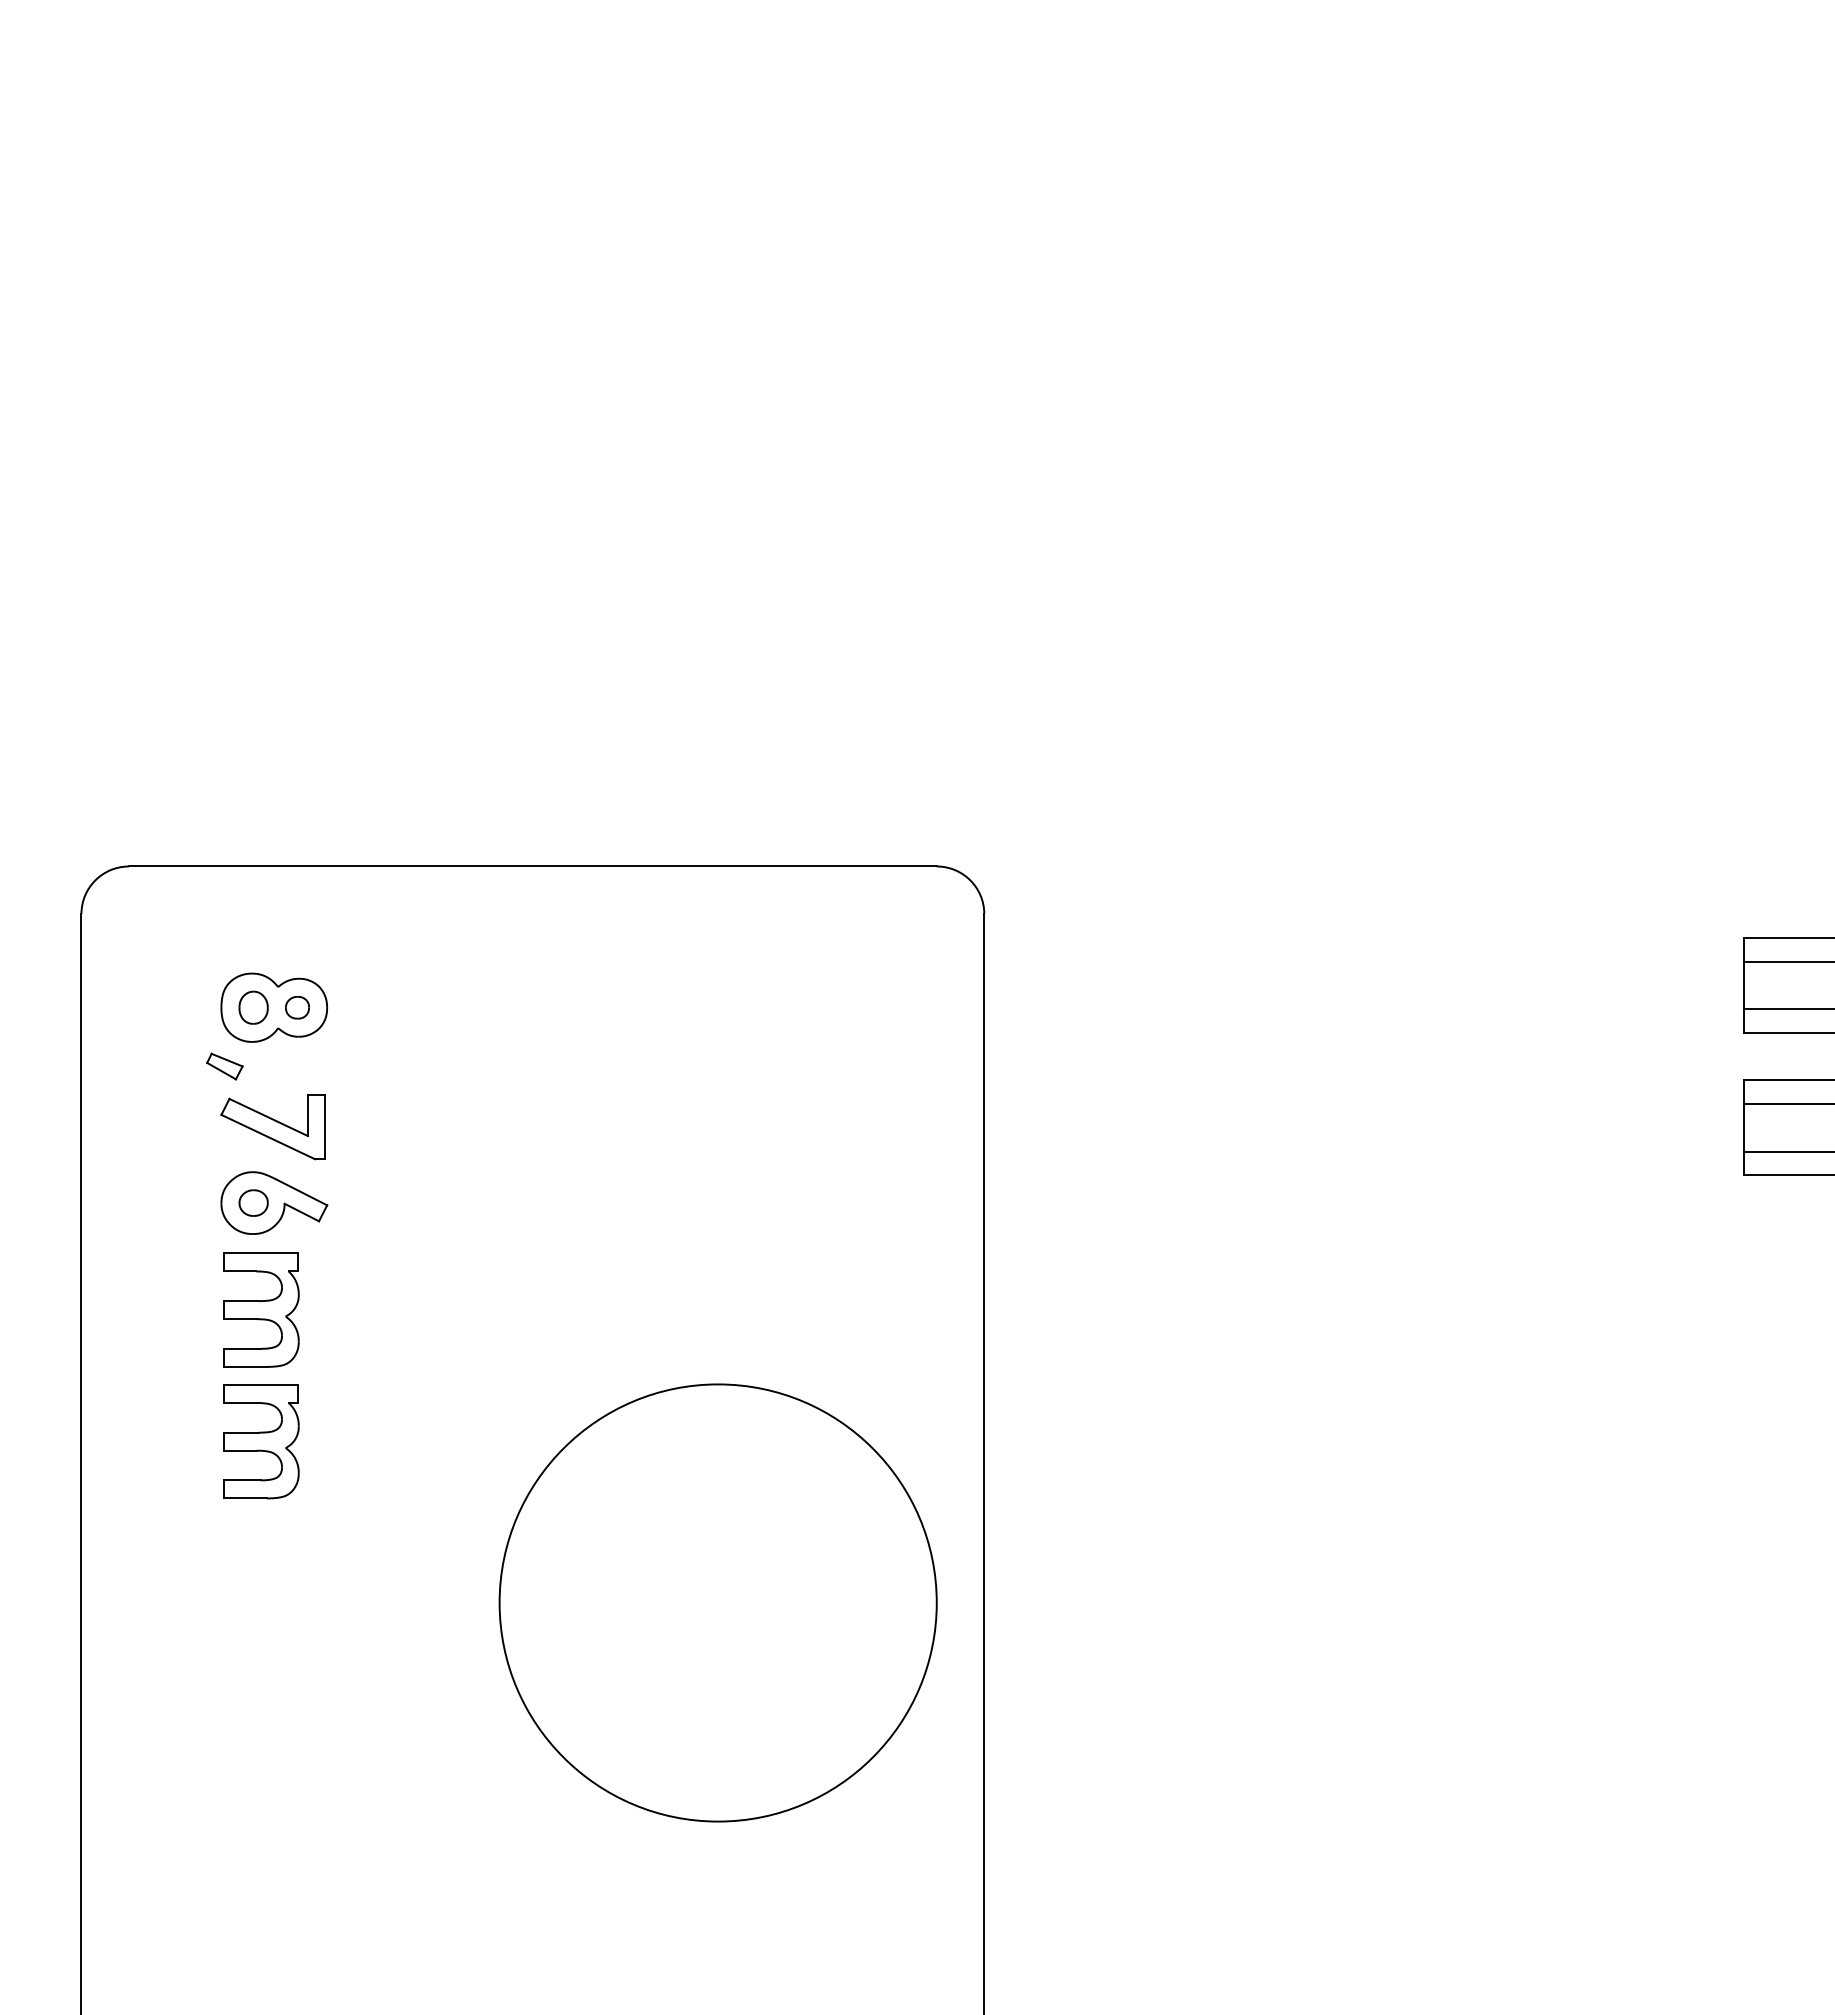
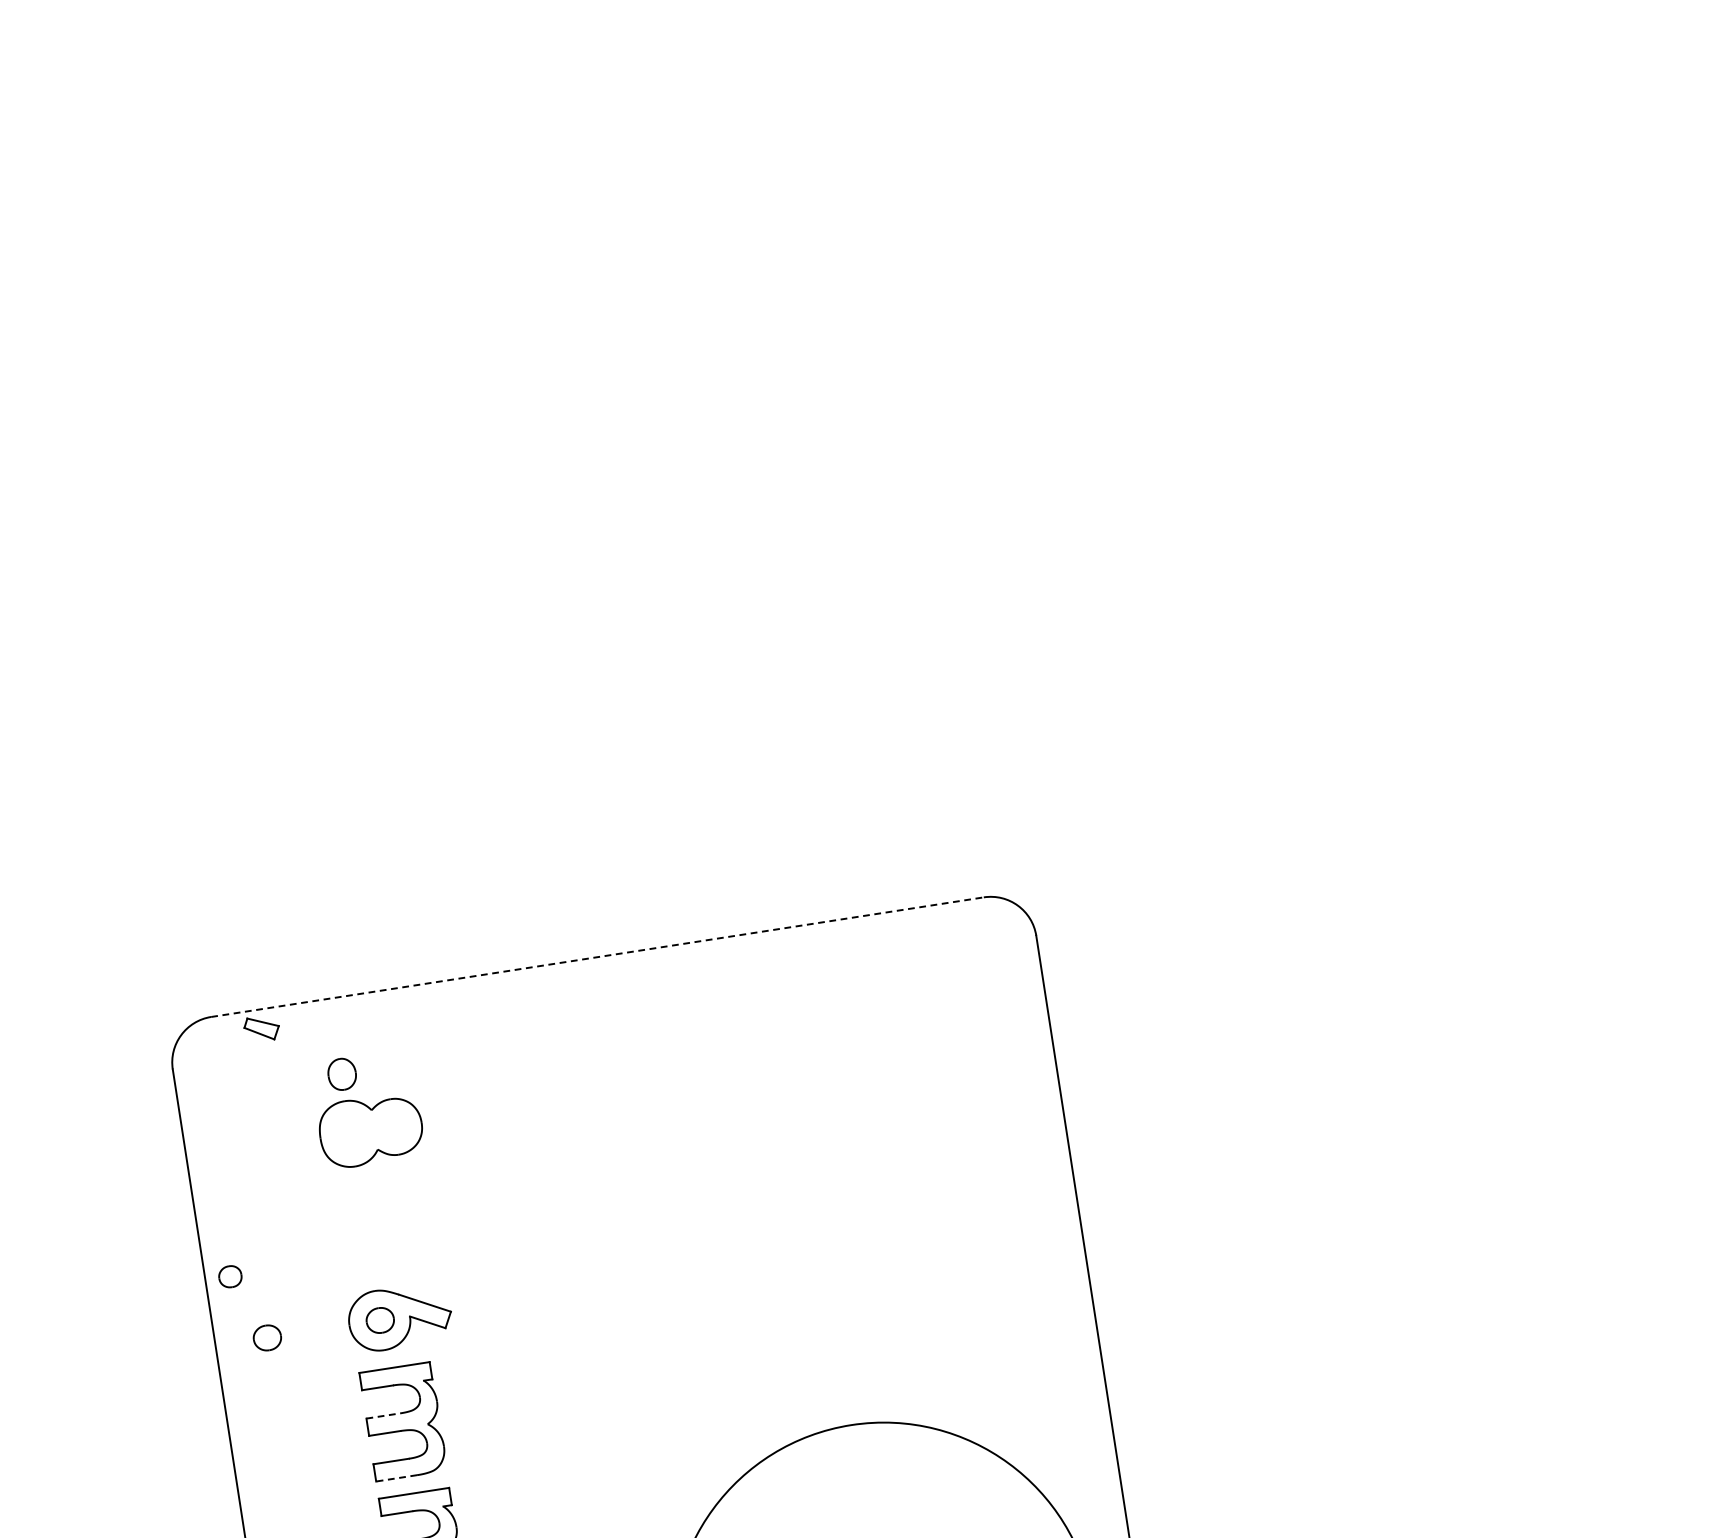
line: (532, 866) -> (597, 957), solid -> dashed
part: (253, 1007) -> (342, 1074), moved
part: (297, 1007) -> (230, 1276), moved
part: (224, 1066) -> (261, 1028), moved
part: (272, 1127) -> (387, 1245), removed
part: (135, 1202) -> (267, 1337), added
line: (241, 1301) -> (383, 1416), solid -> dashed
line: (244, 1366) -> (395, 1478), solid -> dashed

